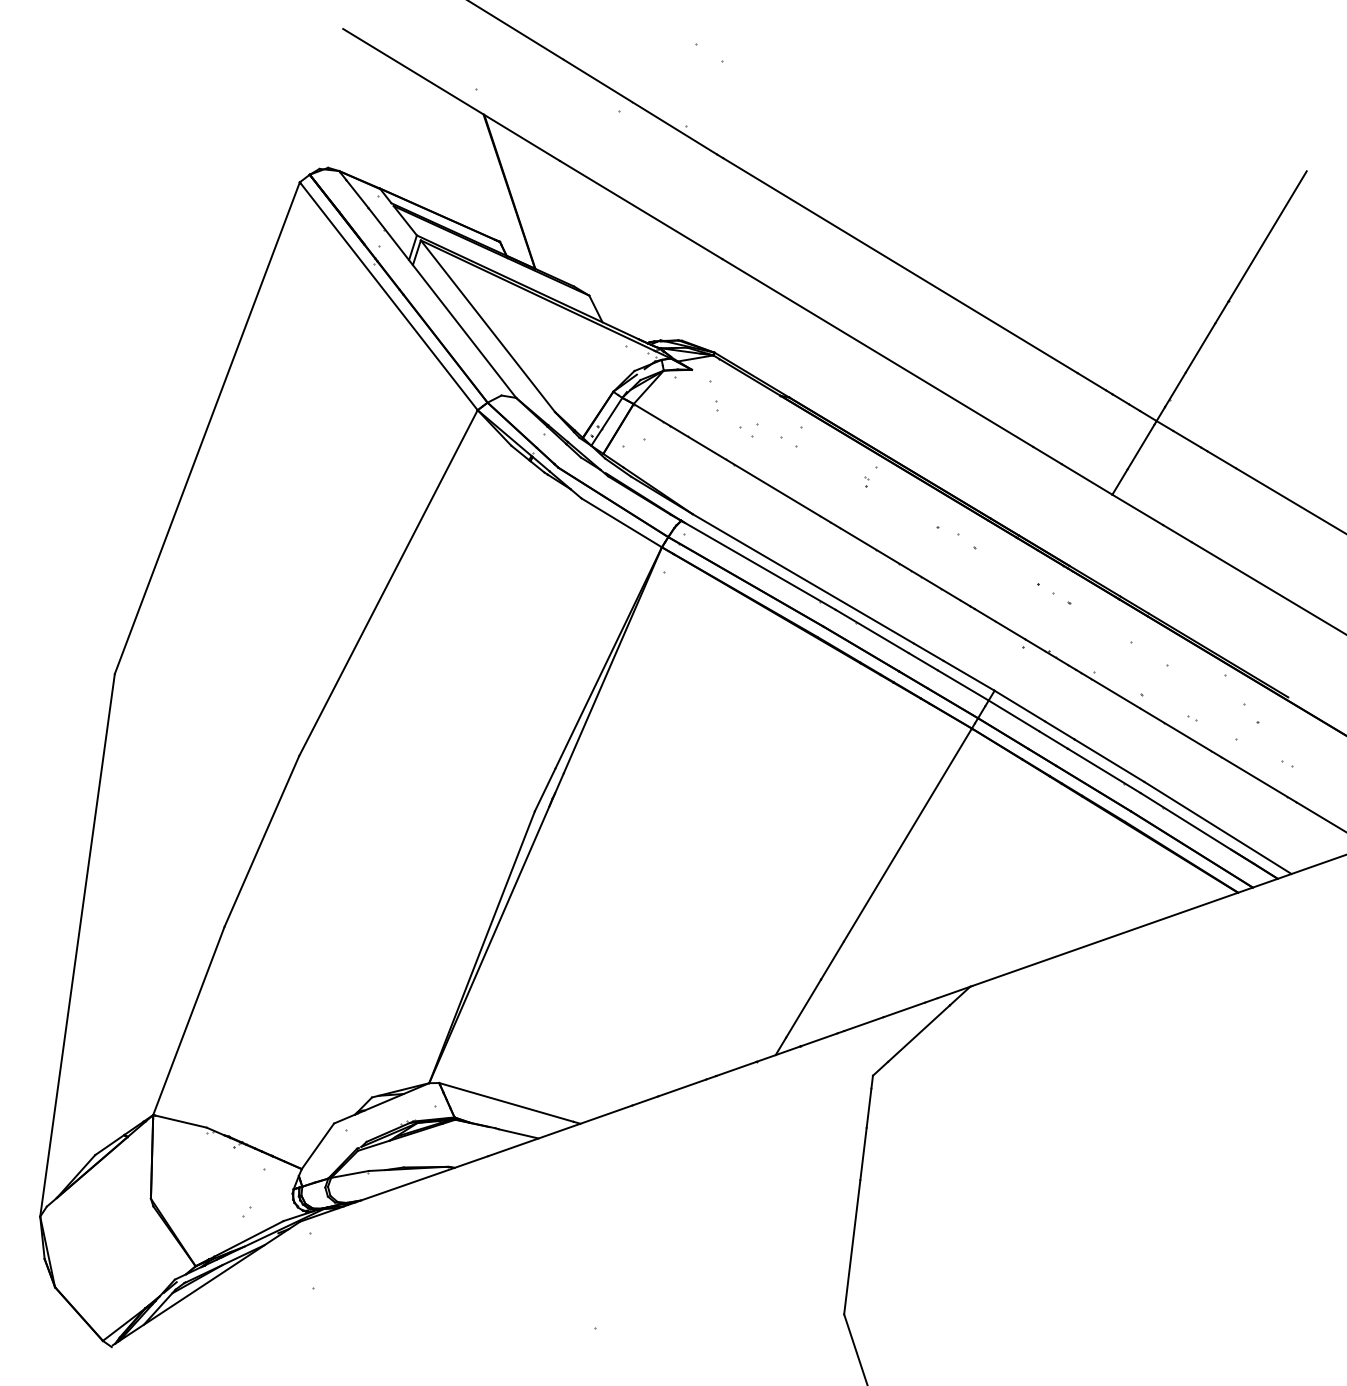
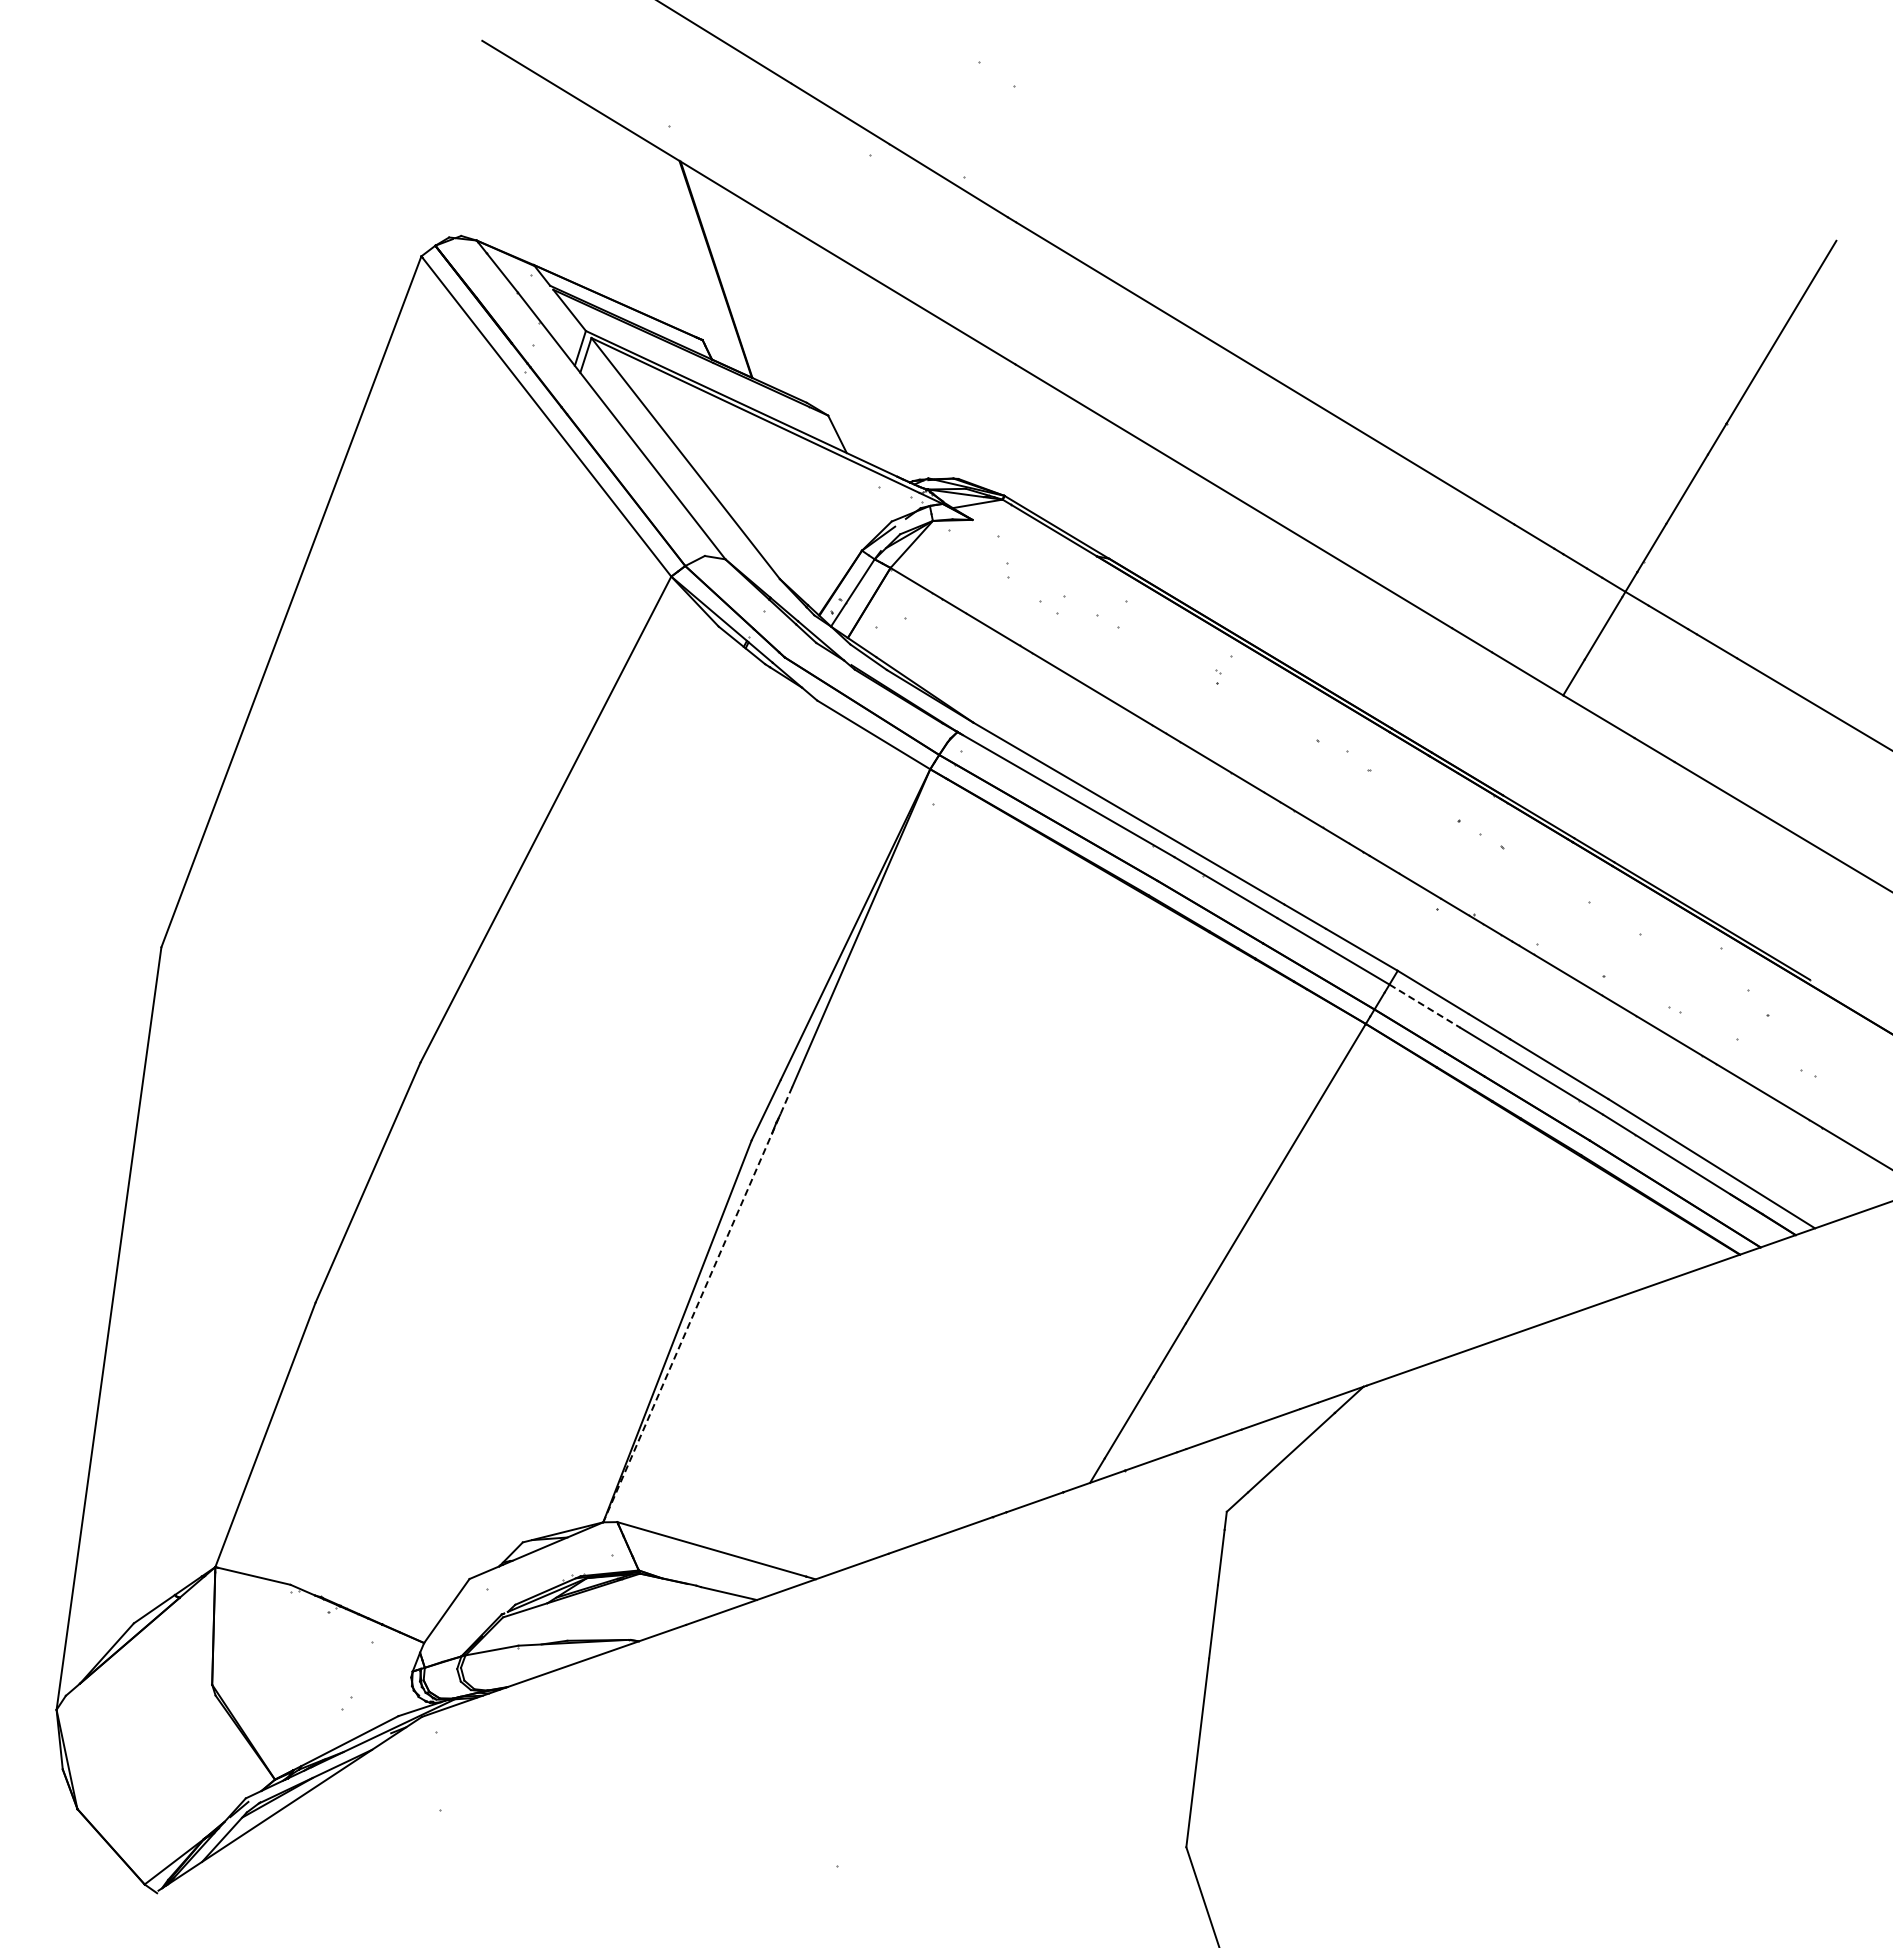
line: (1013, 716) -> (1424, 1006), solid -> dashed
line: (496, 928) -> (697, 1305), solid -> dashed

